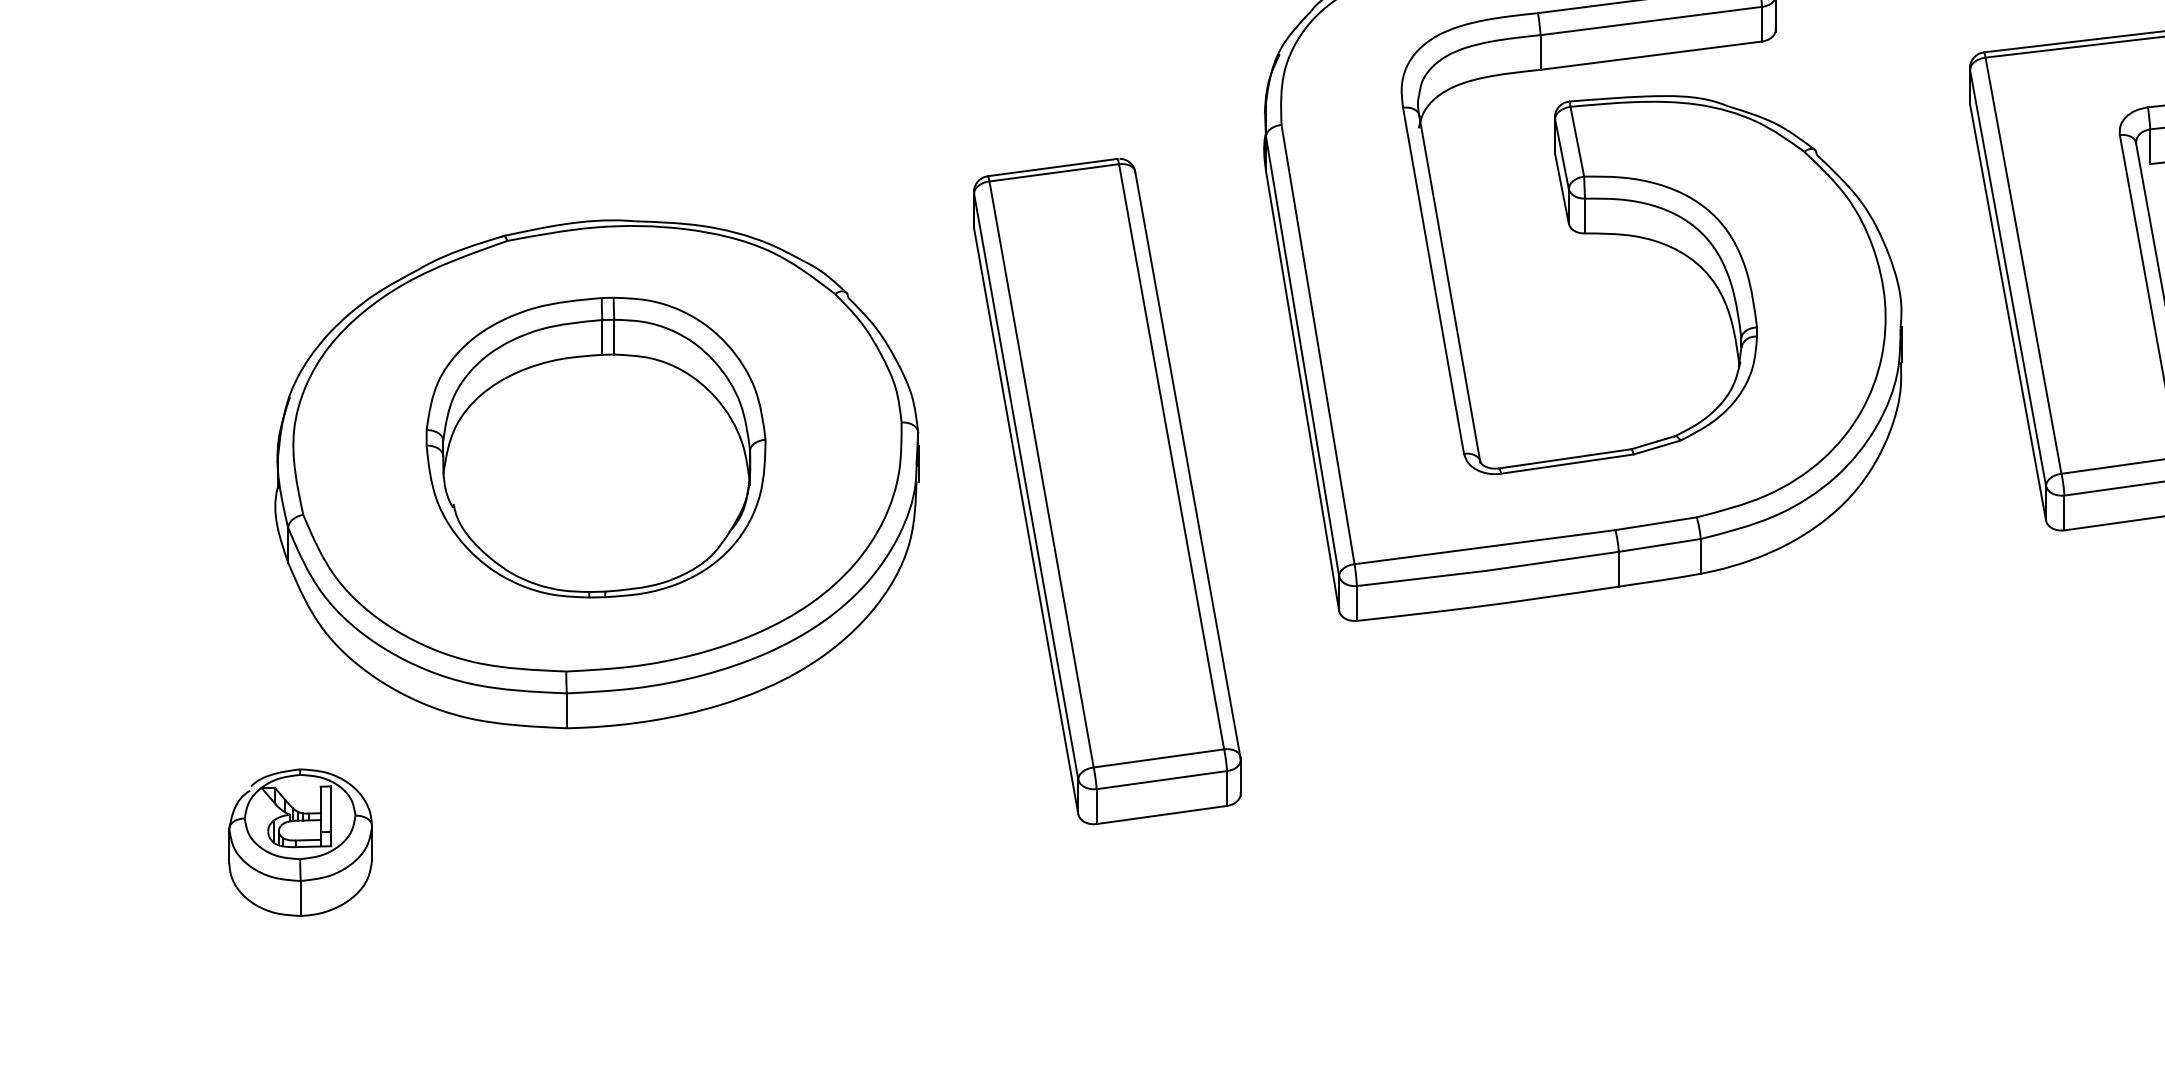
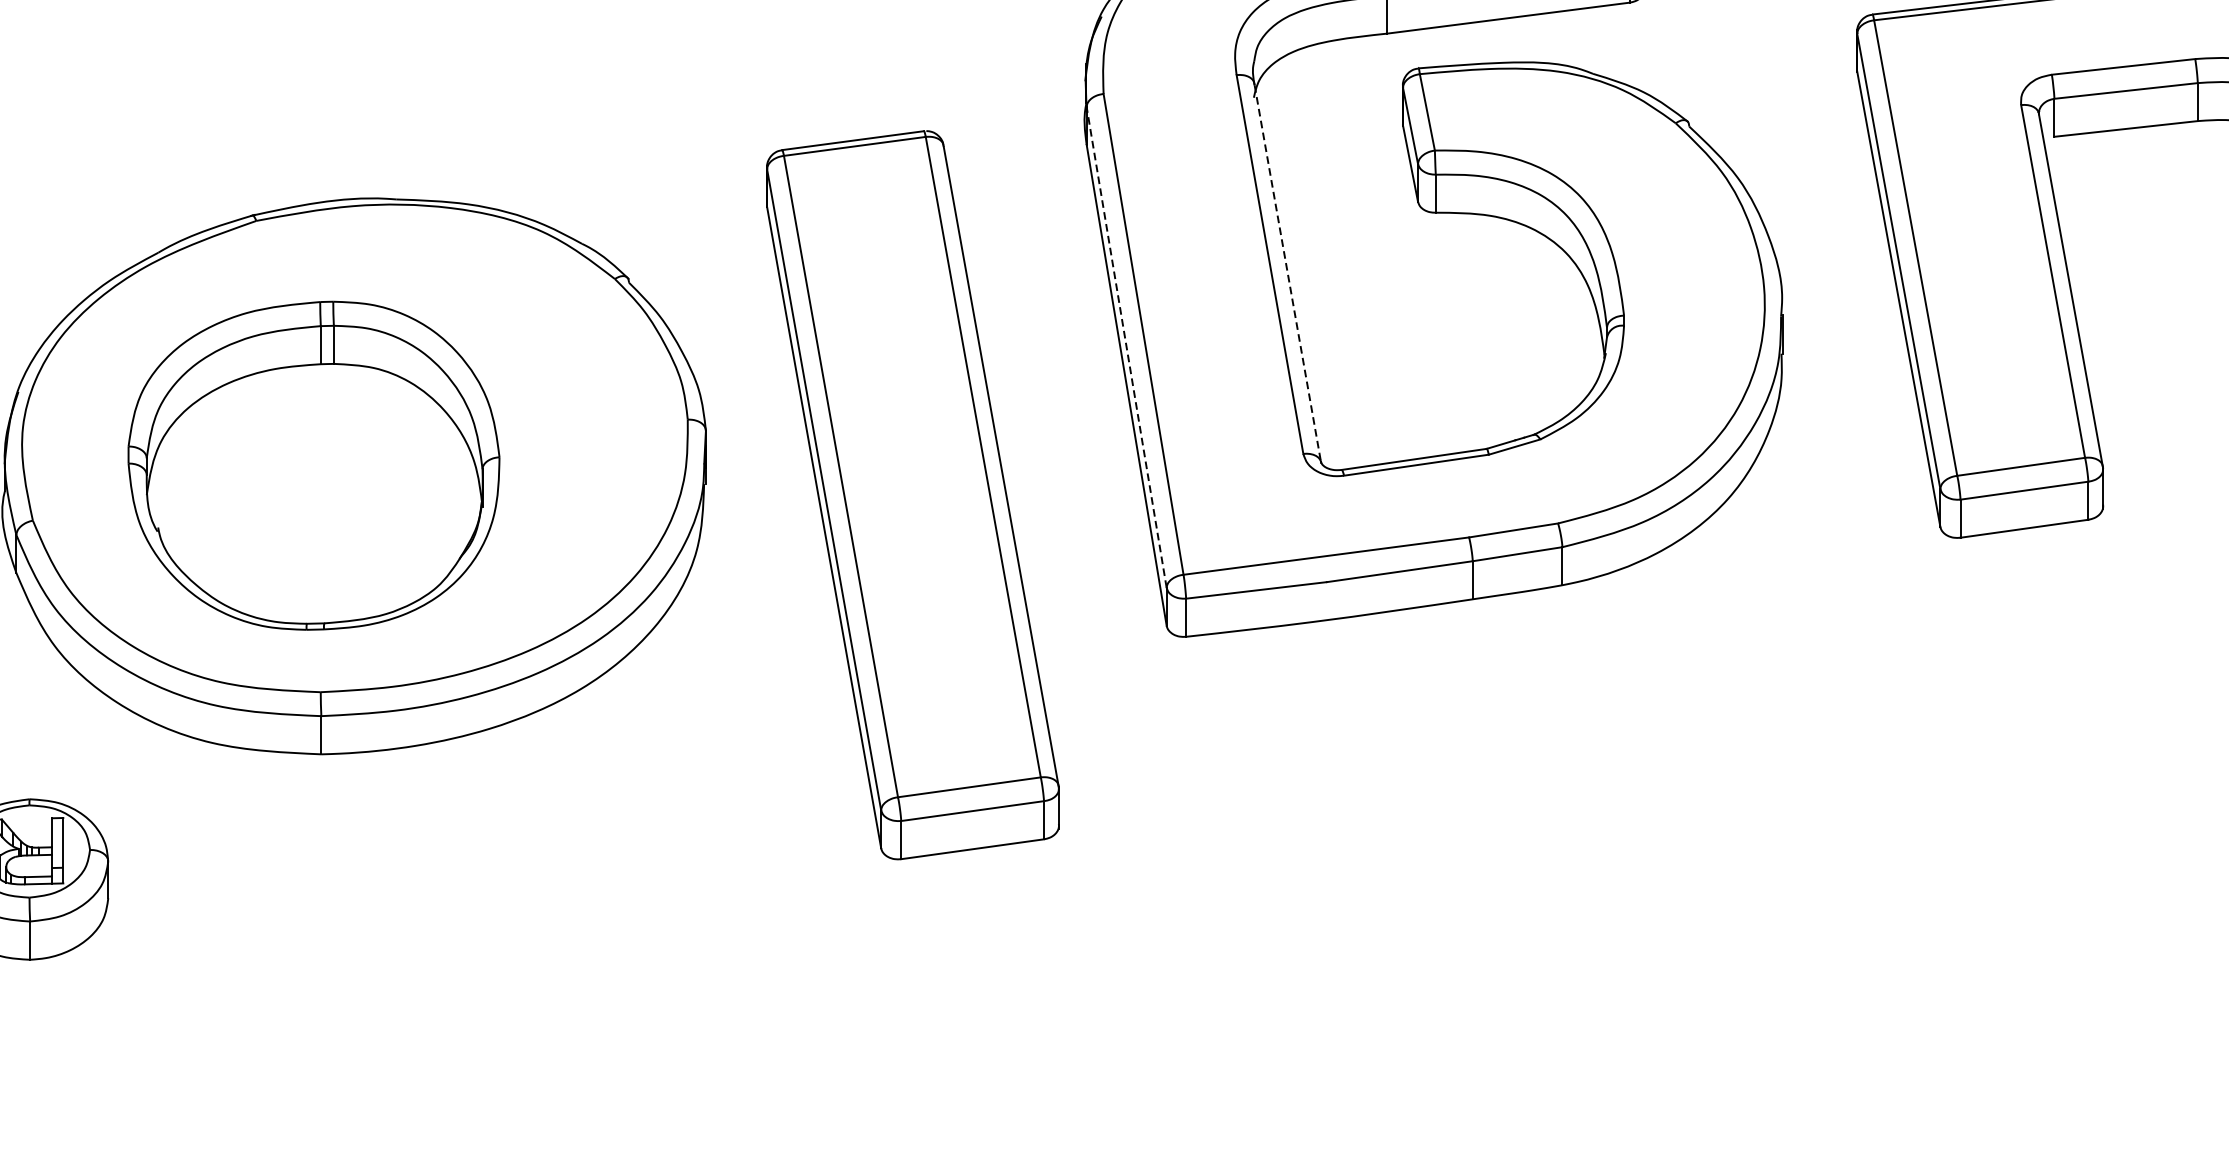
line: (1449, 289) -> (1287, 274), solid -> dashed
line: (1302, 356) -> (1126, 347), solid -> dashed
part: (595, 447) -> (313, 465), moved

